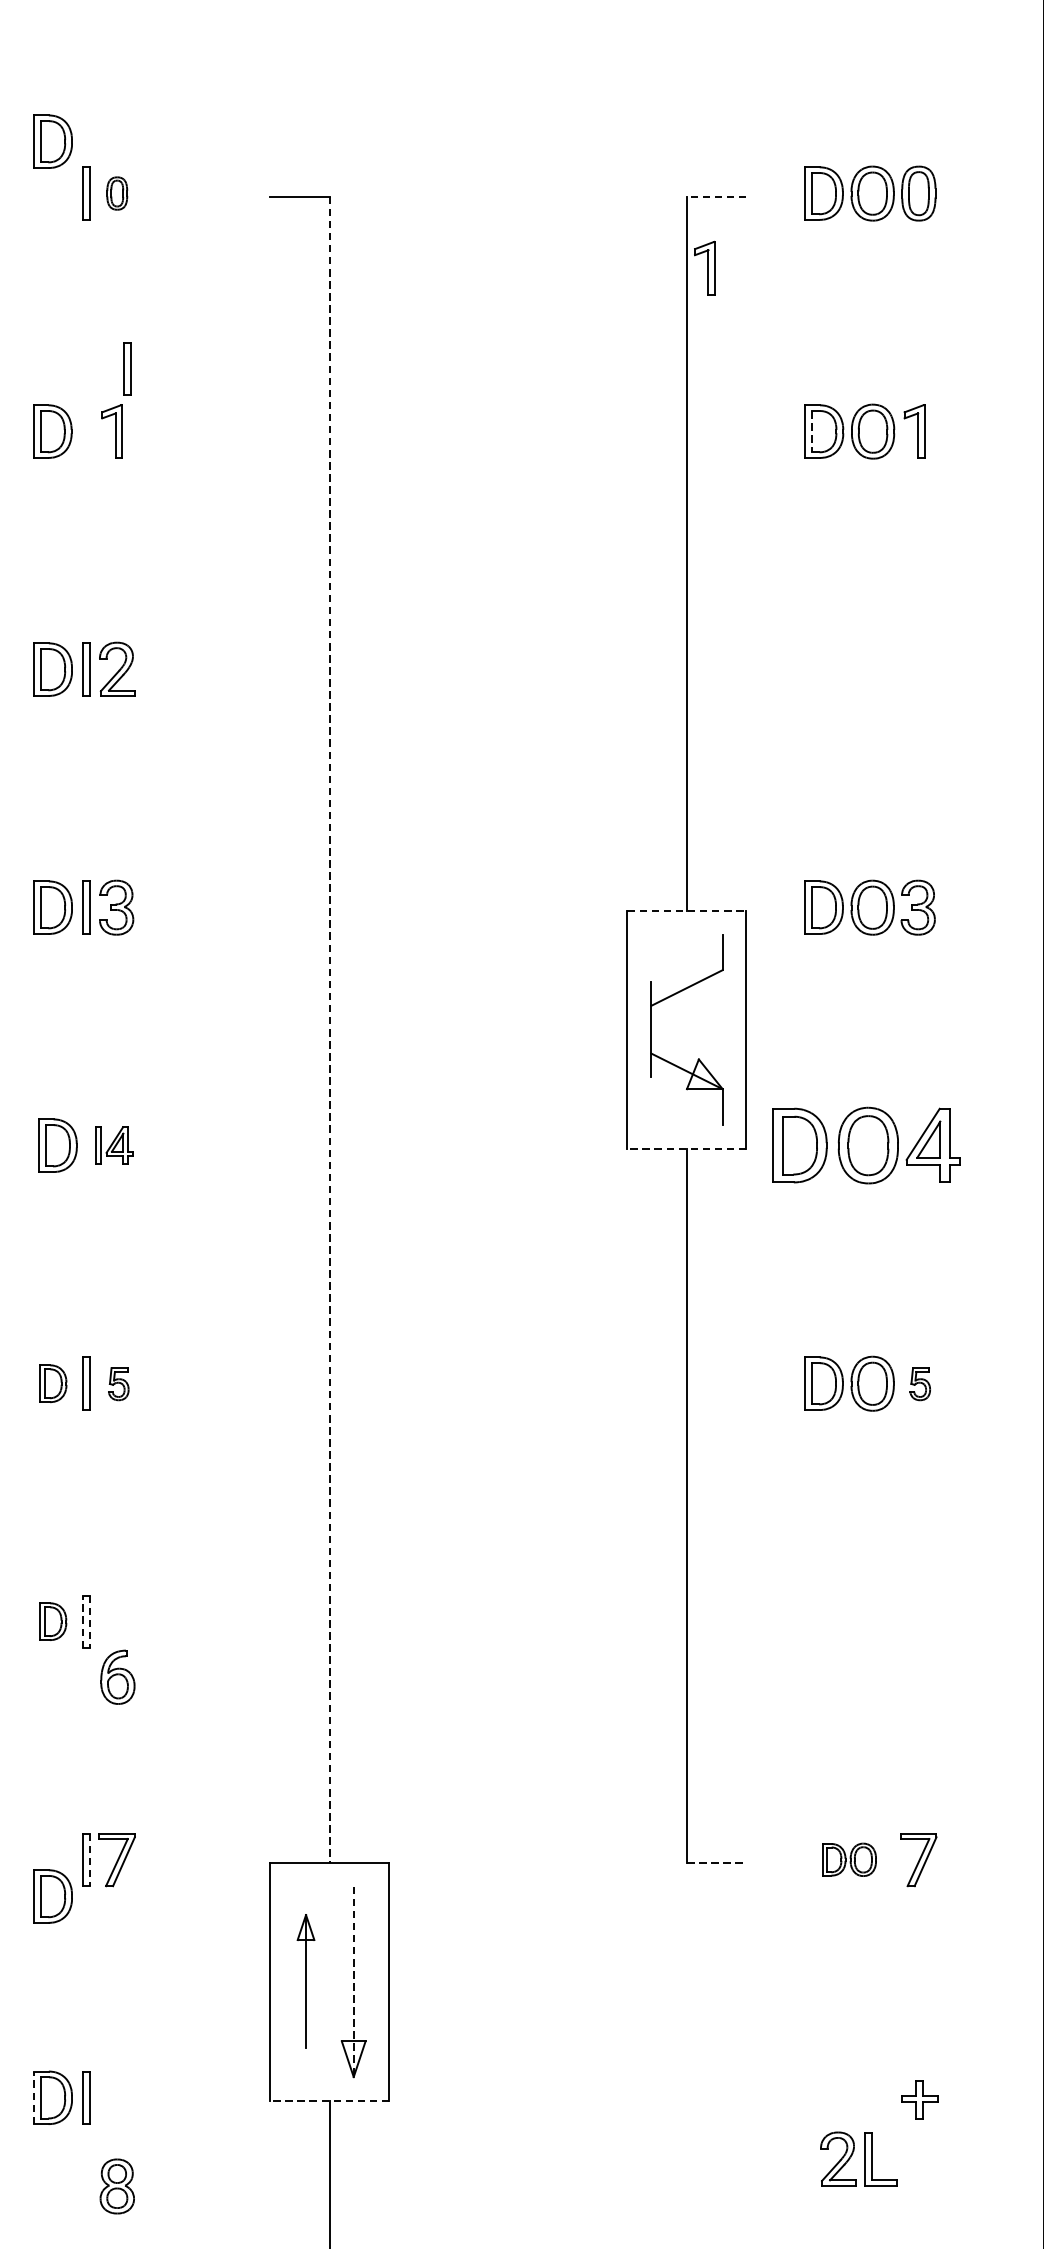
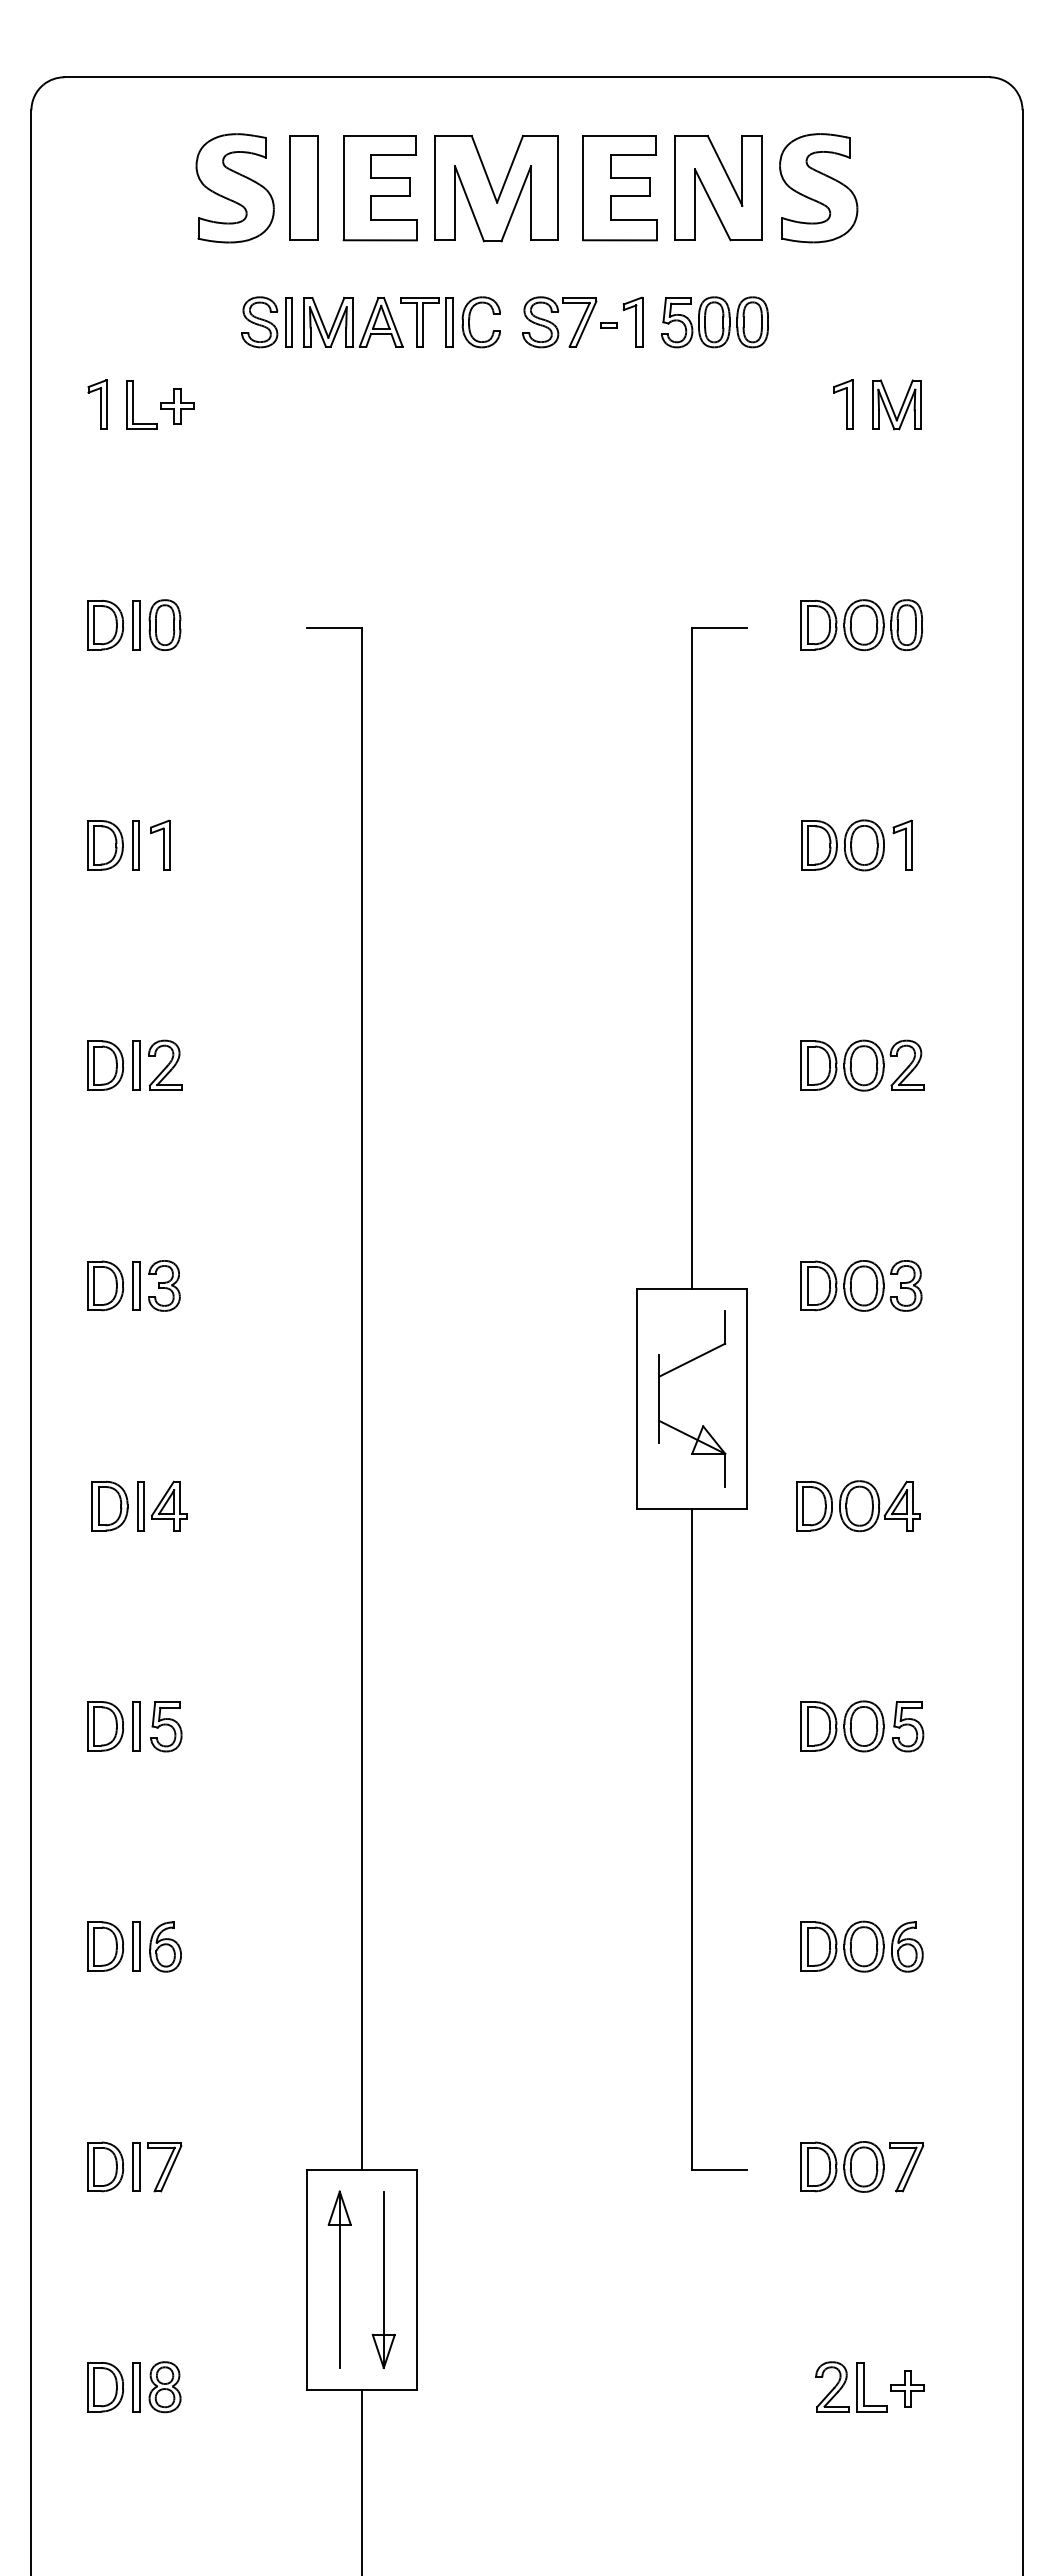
part: (52, 142) -> (105, 625), moved
part: (116, 192) -> (164, 624), size x1.67
line: (716, 196) -> (719, 627), dashed -> solid
part: (704, 267) -> (708, 693), removed
part: (126, 369) -> (135, 845), moved
line: (812, 431) -> (808, 845), dashed -> solid
part: (871, 669) -> (862, 1065), added
line: (687, 910) -> (692, 1288), dashed -> solid
line: (329, 1029) -> (361, 1398), dashed -> solid
part: (114, 1145) -> (162, 1505), size x1.43
part: (866, 1146) -> (858, 1506), size x0.71
line: (686, 1148) -> (691, 1508), dashed -> solid
part: (52, 1383) -> (105, 1726), size x1.43
part: (118, 1383) -> (166, 1726), size x1.67
part: (919, 1383) -> (907, 1726), size x1.67
part: (52, 1621) -> (105, 1946), size x1.43
line: (83, 1621) -> (133, 1946), dashed -> solid
part: (869, 1621) -> (861, 1946), added
line: (89, 1622) -> (139, 1947), dashed -> solid
part: (117, 1676) -> (165, 1946), moved
part: (849, 1859) -> (842, 2166), size x1.67
line: (89, 1860) -> (139, 2167), dashed -> solid
line: (716, 1862) -> (719, 2169), dashed -> solid
part: (52, 1896) -> (105, 2166), moved
part: (305, 1981) -> (339, 2279), size x1.43
line: (353, 1982) -> (383, 2280), dashed -> solid
line: (33, 2097) -> (87, 2386), dashed -> solid
line: (329, 2100) -> (361, 2389), dashed -> solid
part: (859, 2158) -> (851, 2386), moved
part: (116, 2186) -> (164, 2387), moved

